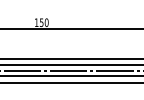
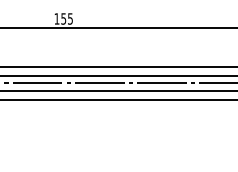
text: (46, 22) -> (70, 18), 150 -> 155

